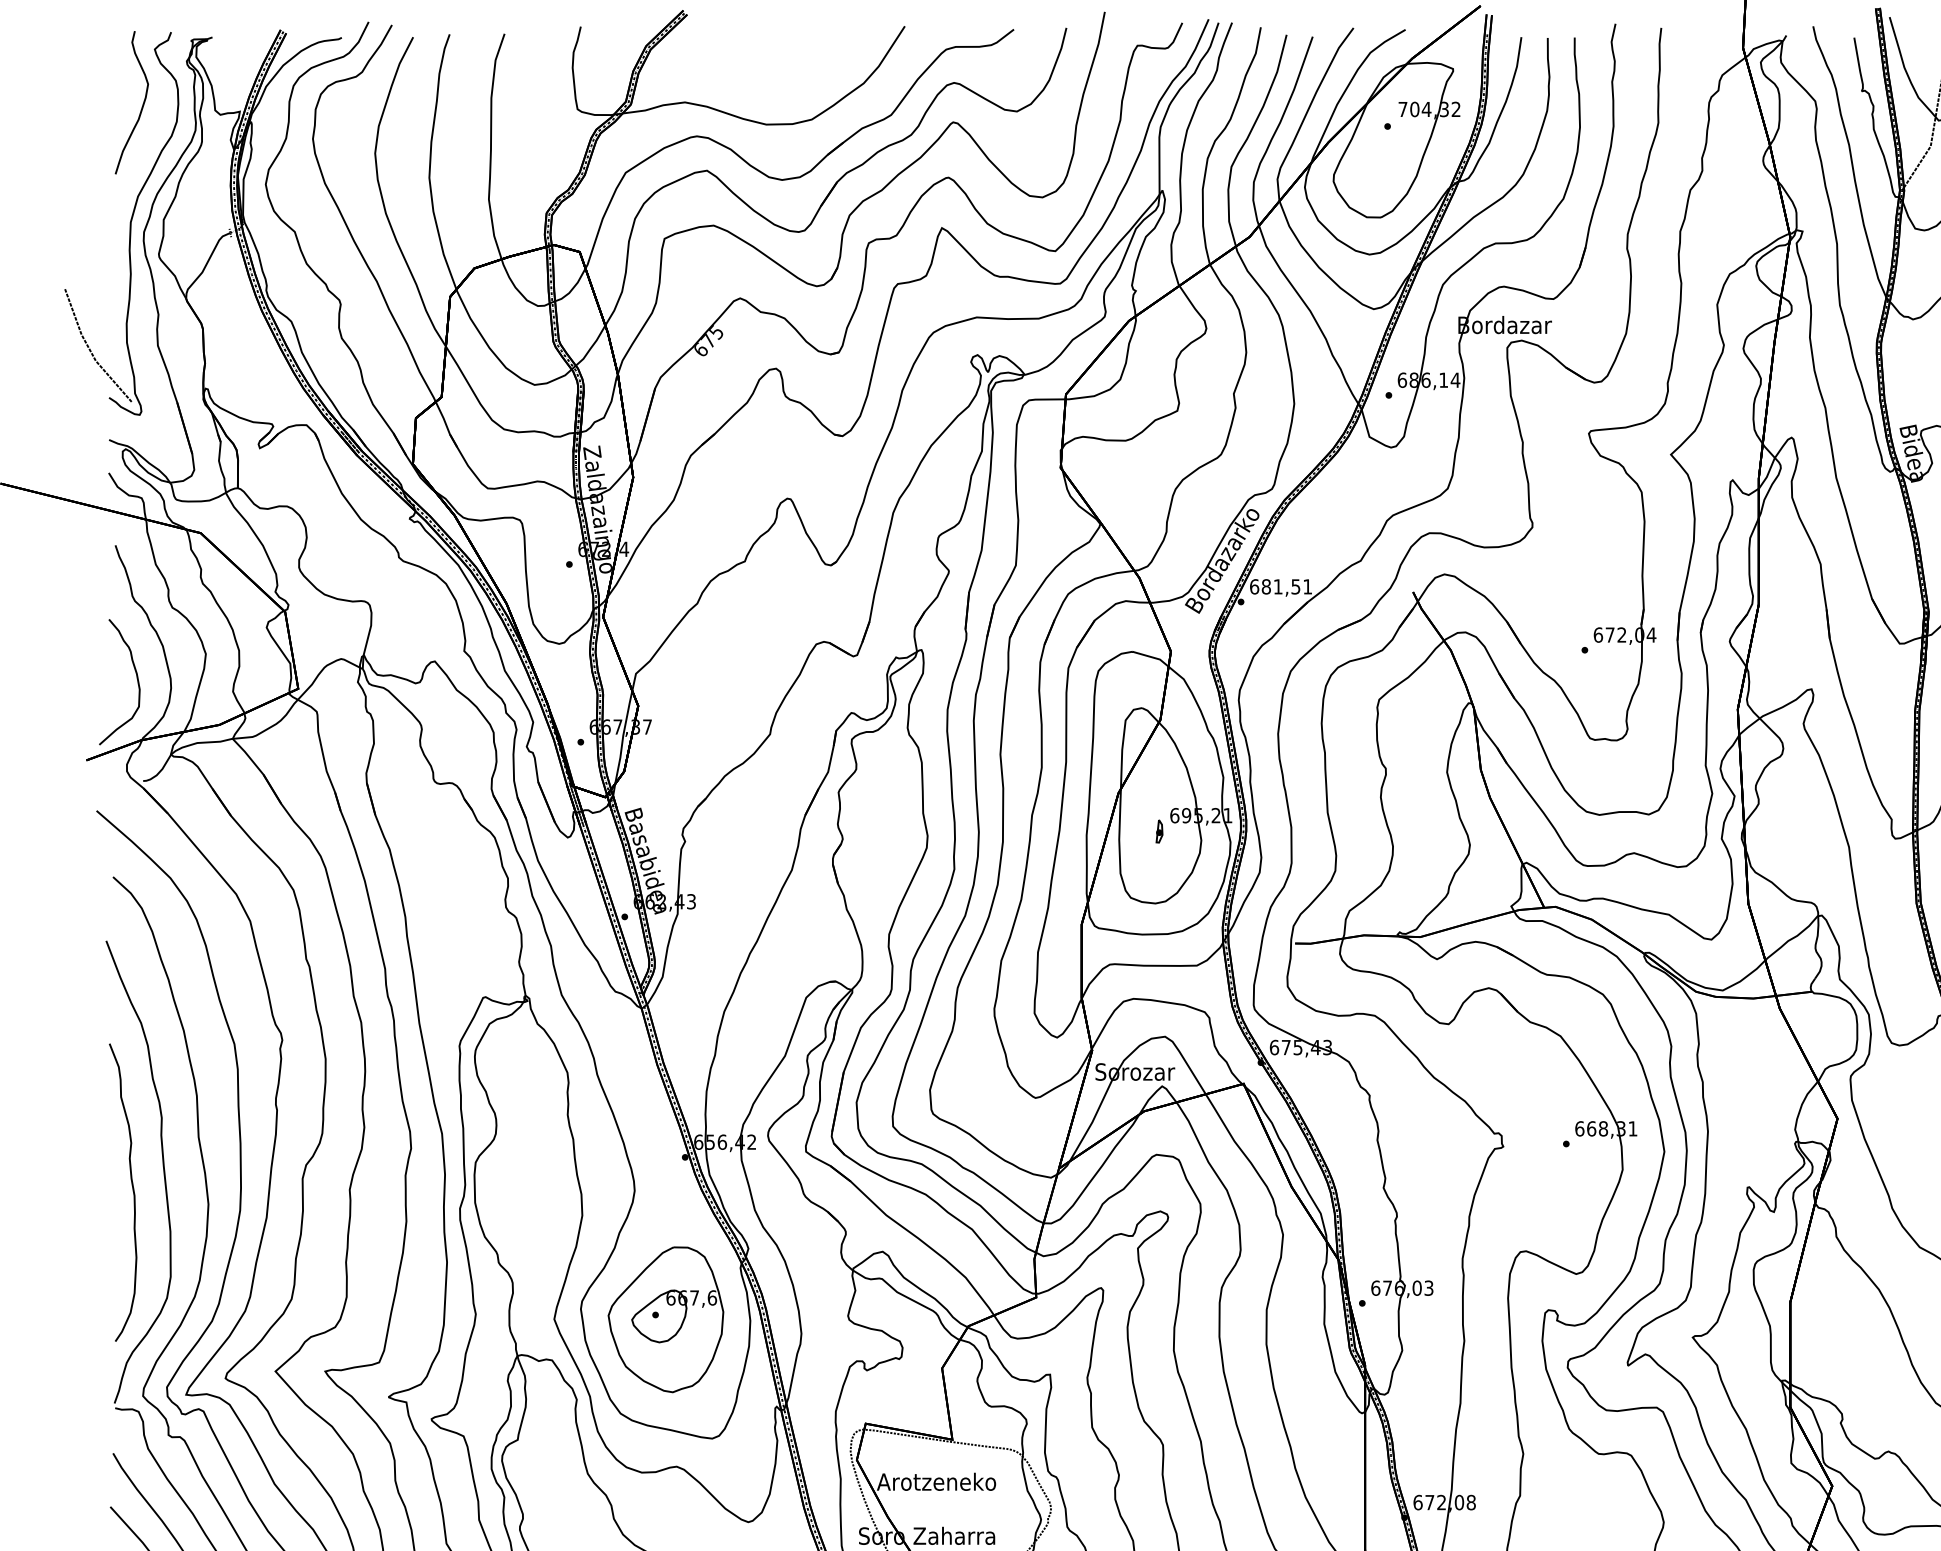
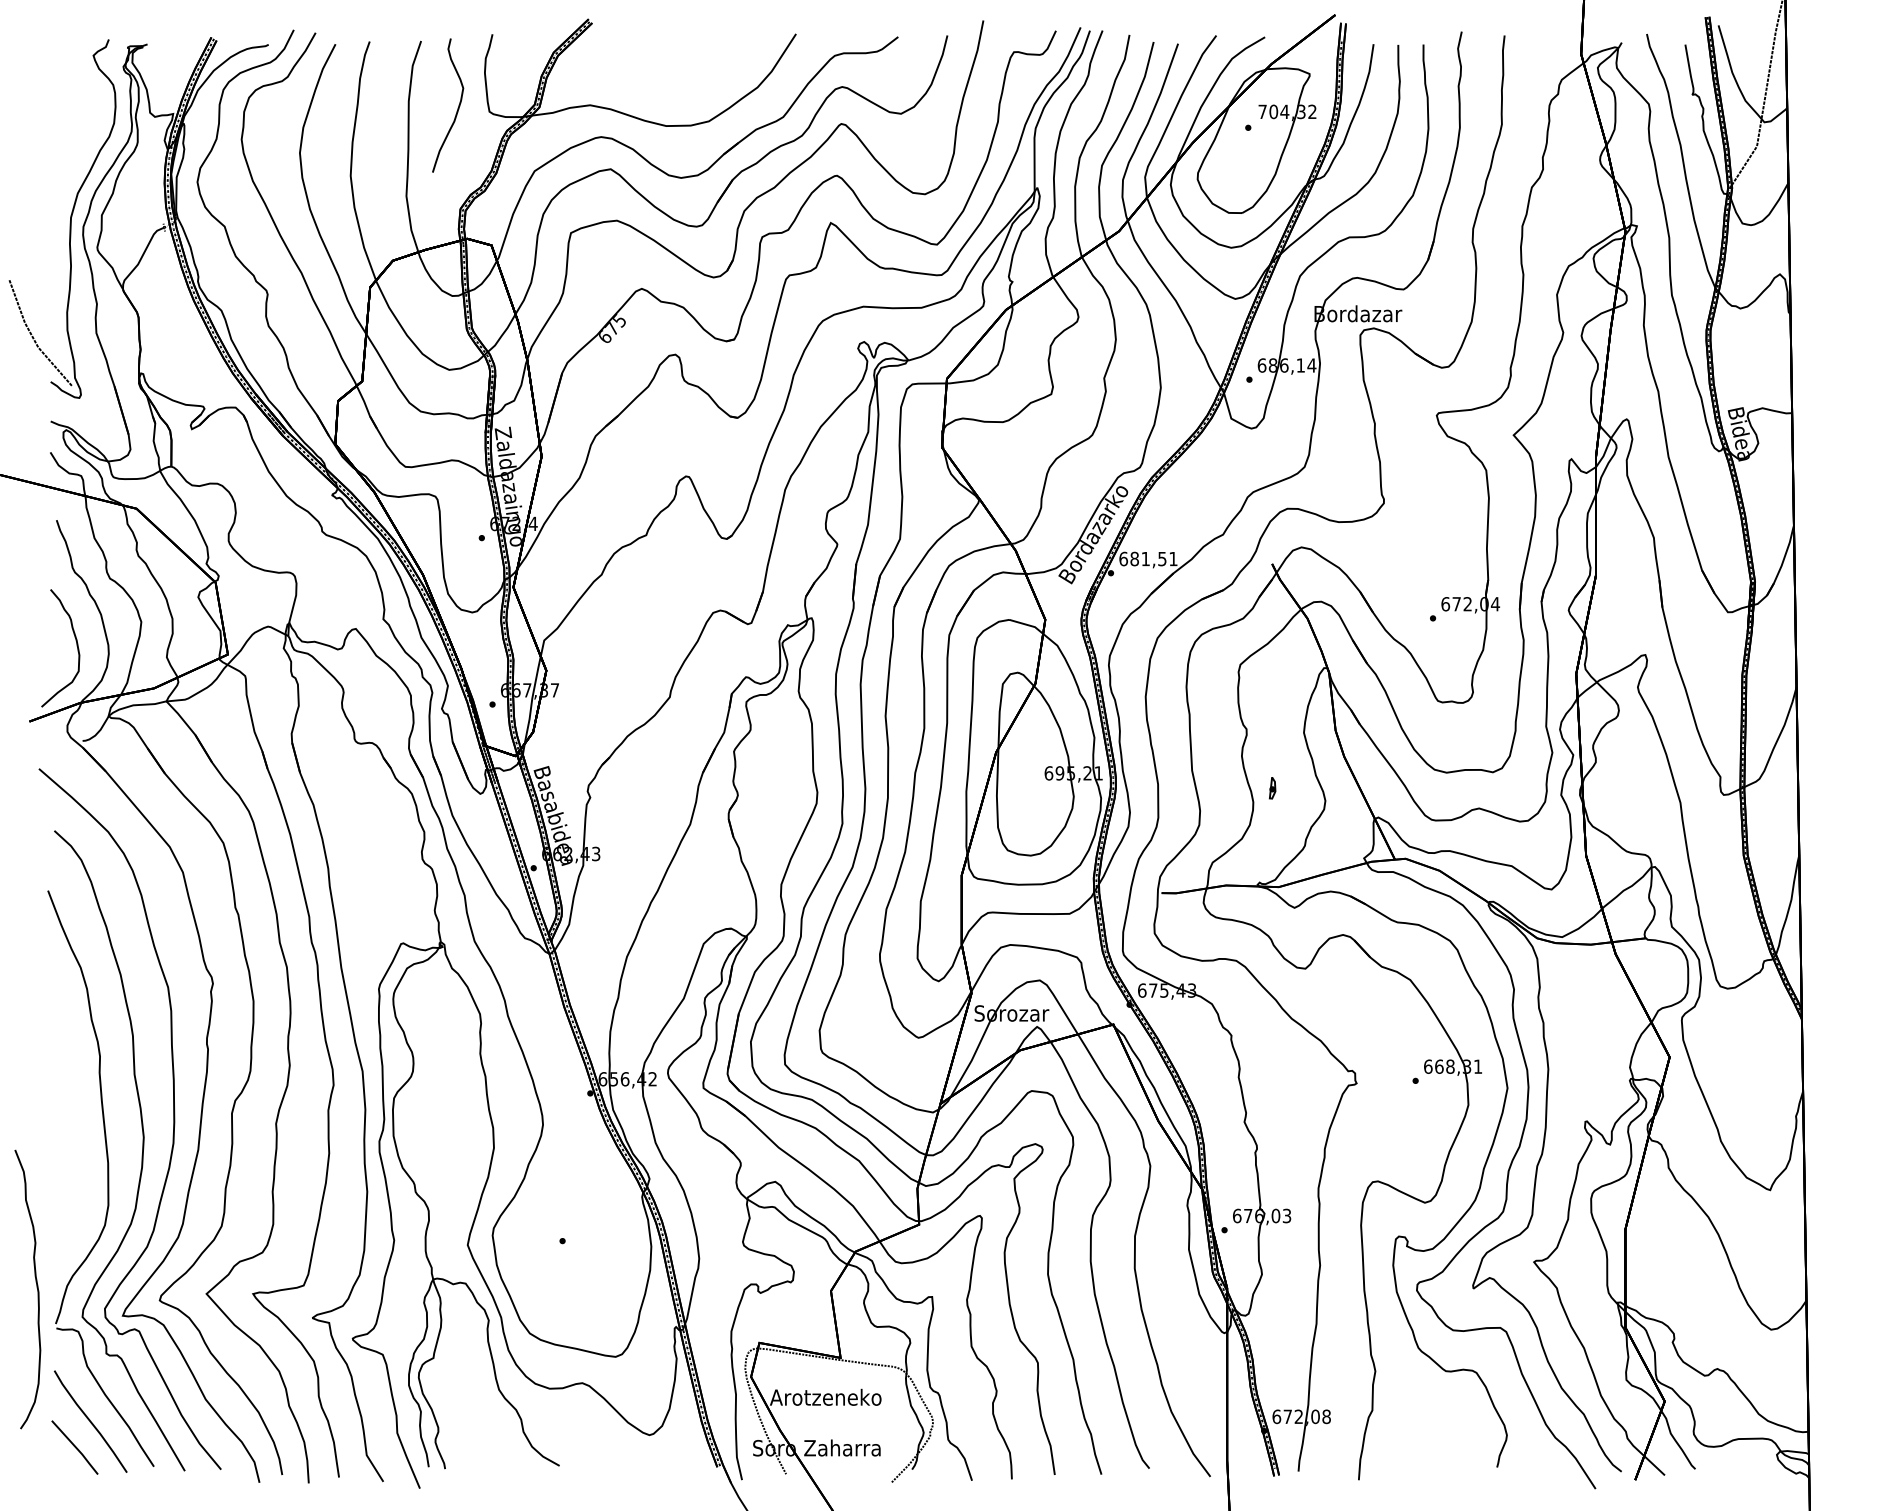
curve: (141, 105) -> (457, 108), moved
part: (1159, 831) -> (1272, 788), moved
curve: (132, 1190) -> (36, 1287), moved
part: (665, 1319) -> (571, 1245), removed

